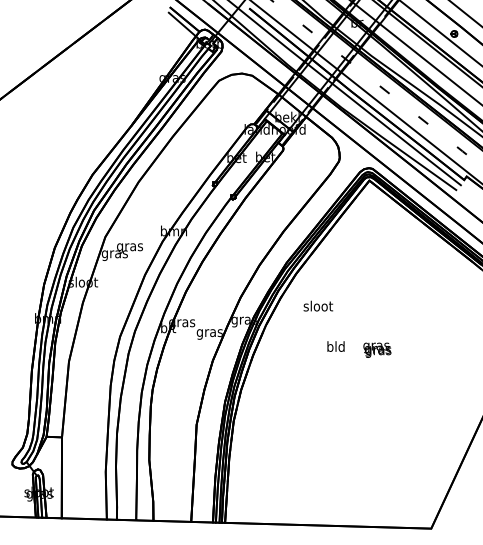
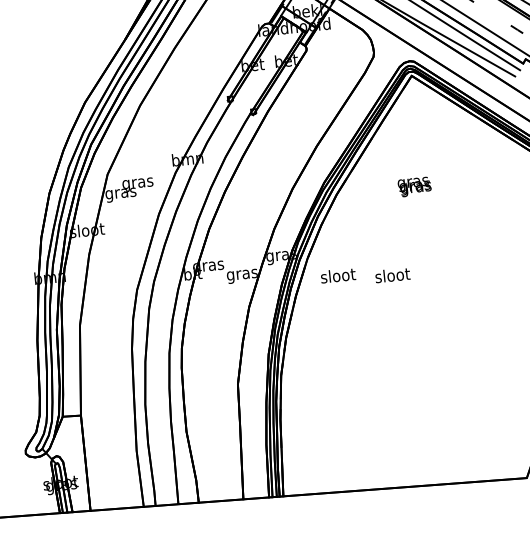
text: (318, 305) -> (338, 274), moved
text: (335, 346) -> (391, 275), bld -> sloot
text: (377, 349) -> (414, 186), moved

